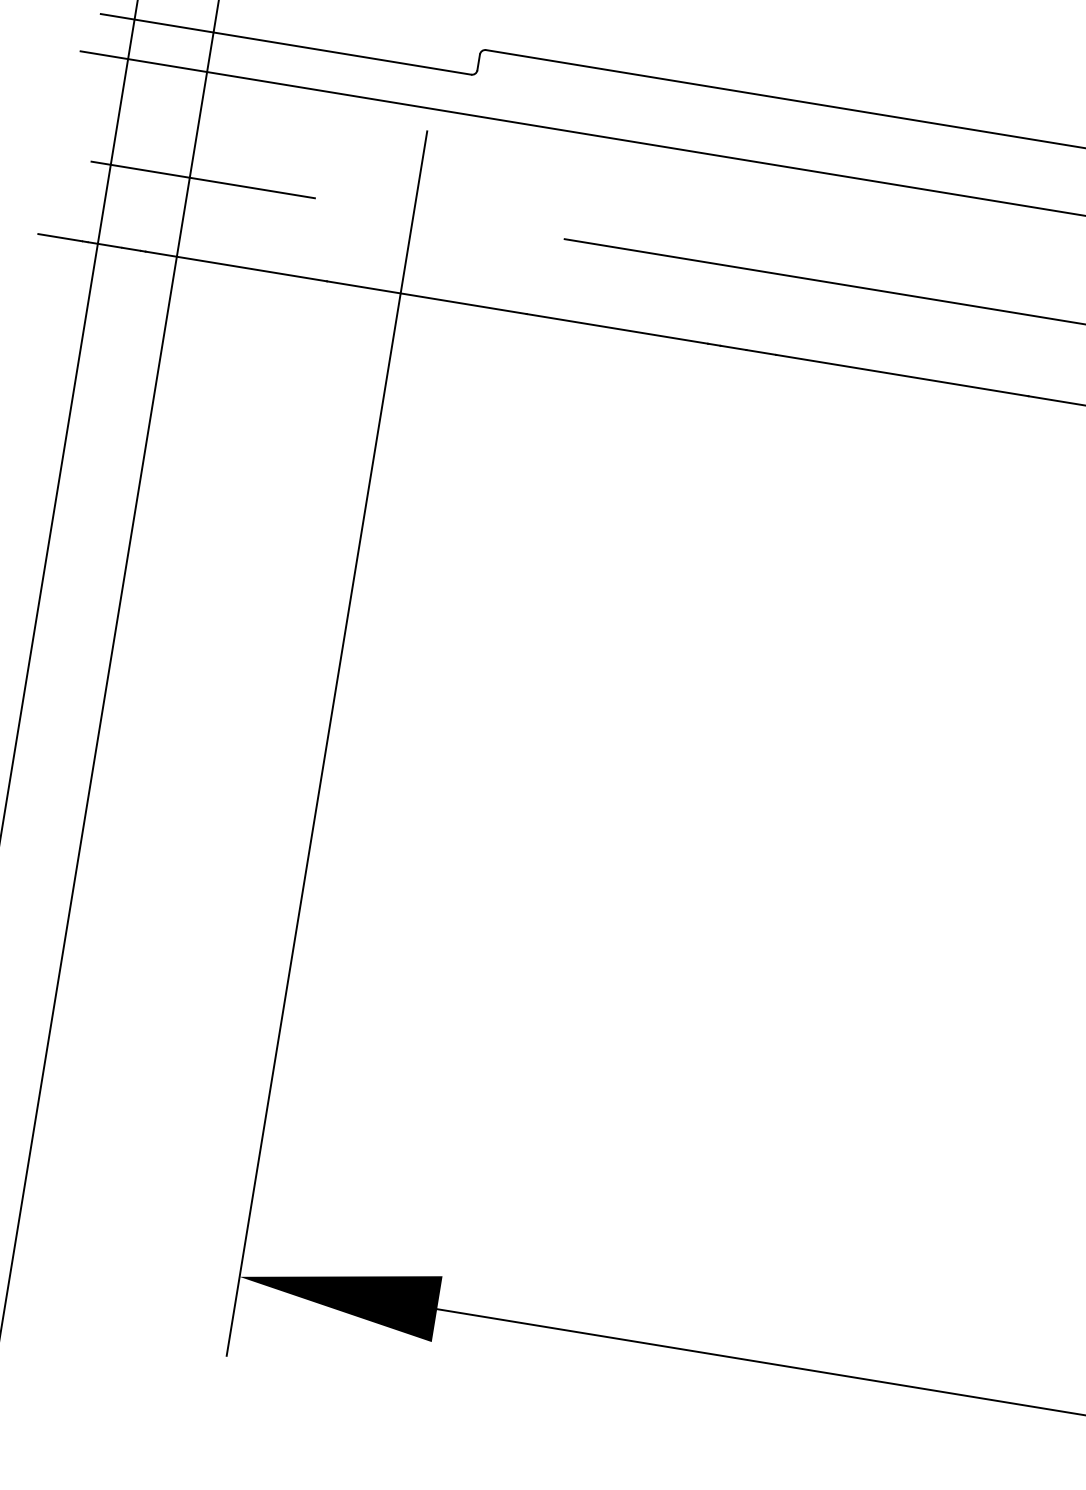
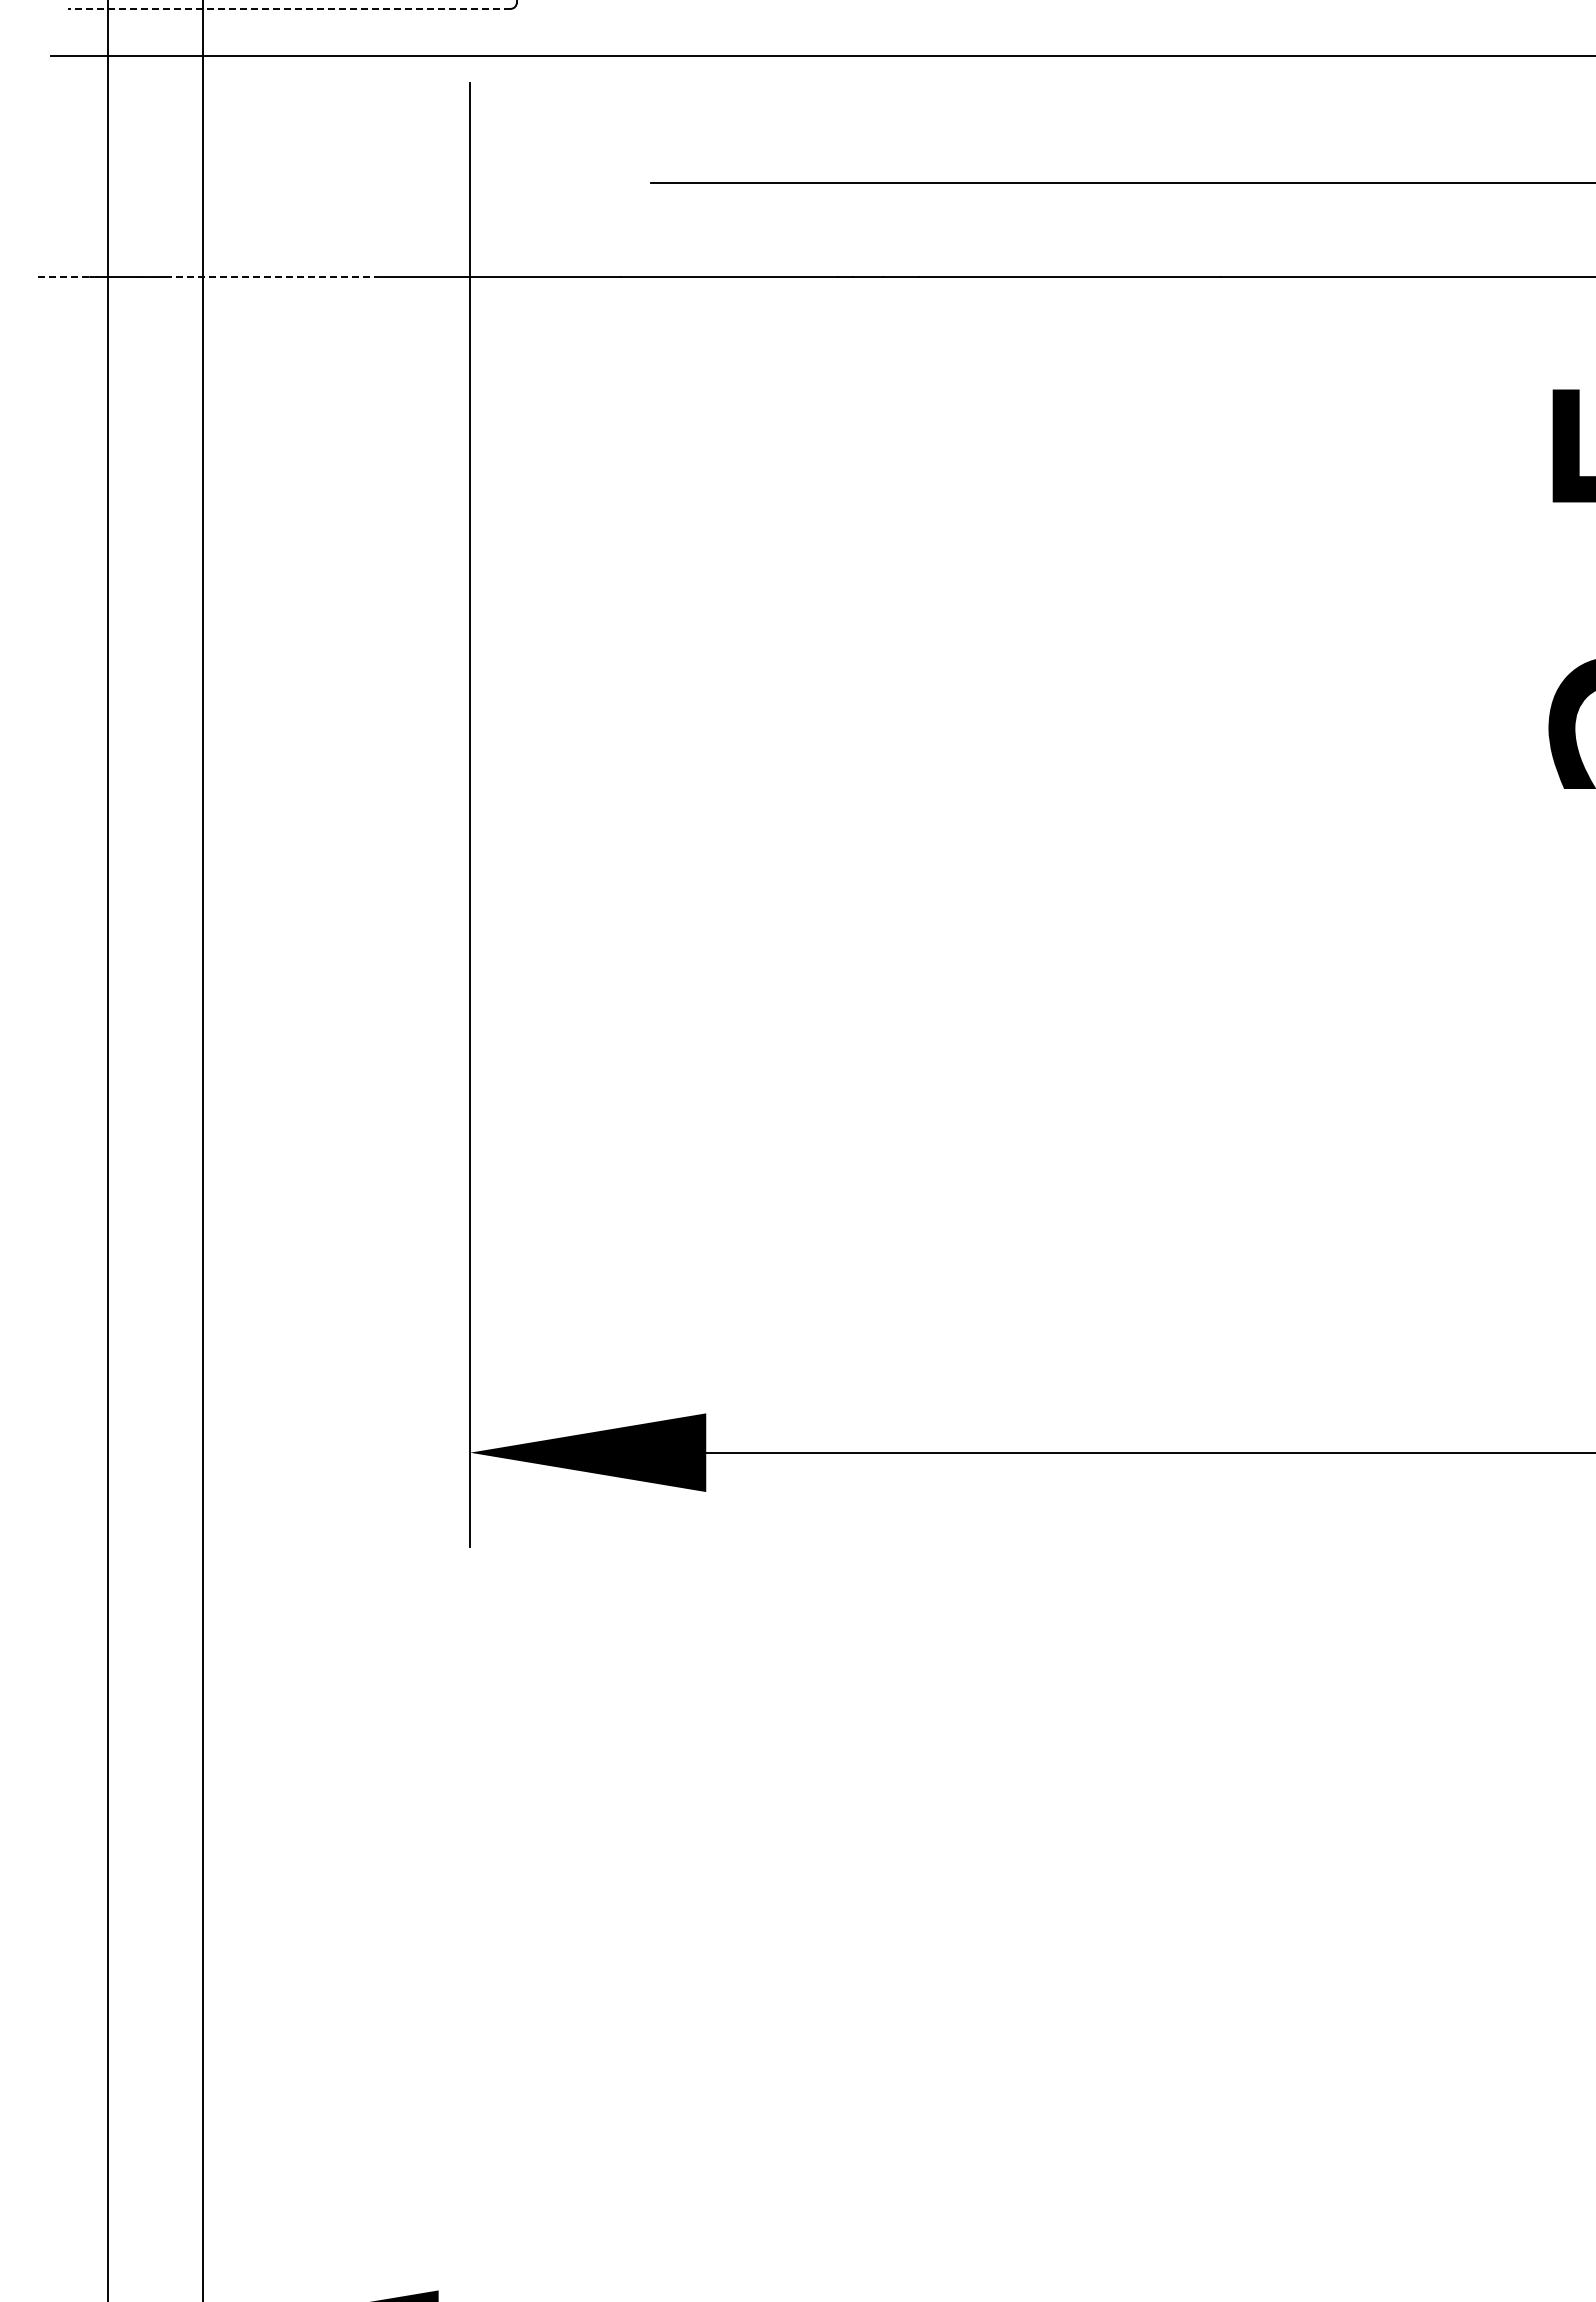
line: (285, 43) -> (288, 8), solid -> dashed
line: (203, 179) -> (218, 182), removed
line: (59, 237) -> (62, 277), solid -> dashed
line: (237, 267) -> (274, 277), solid -> dashed

